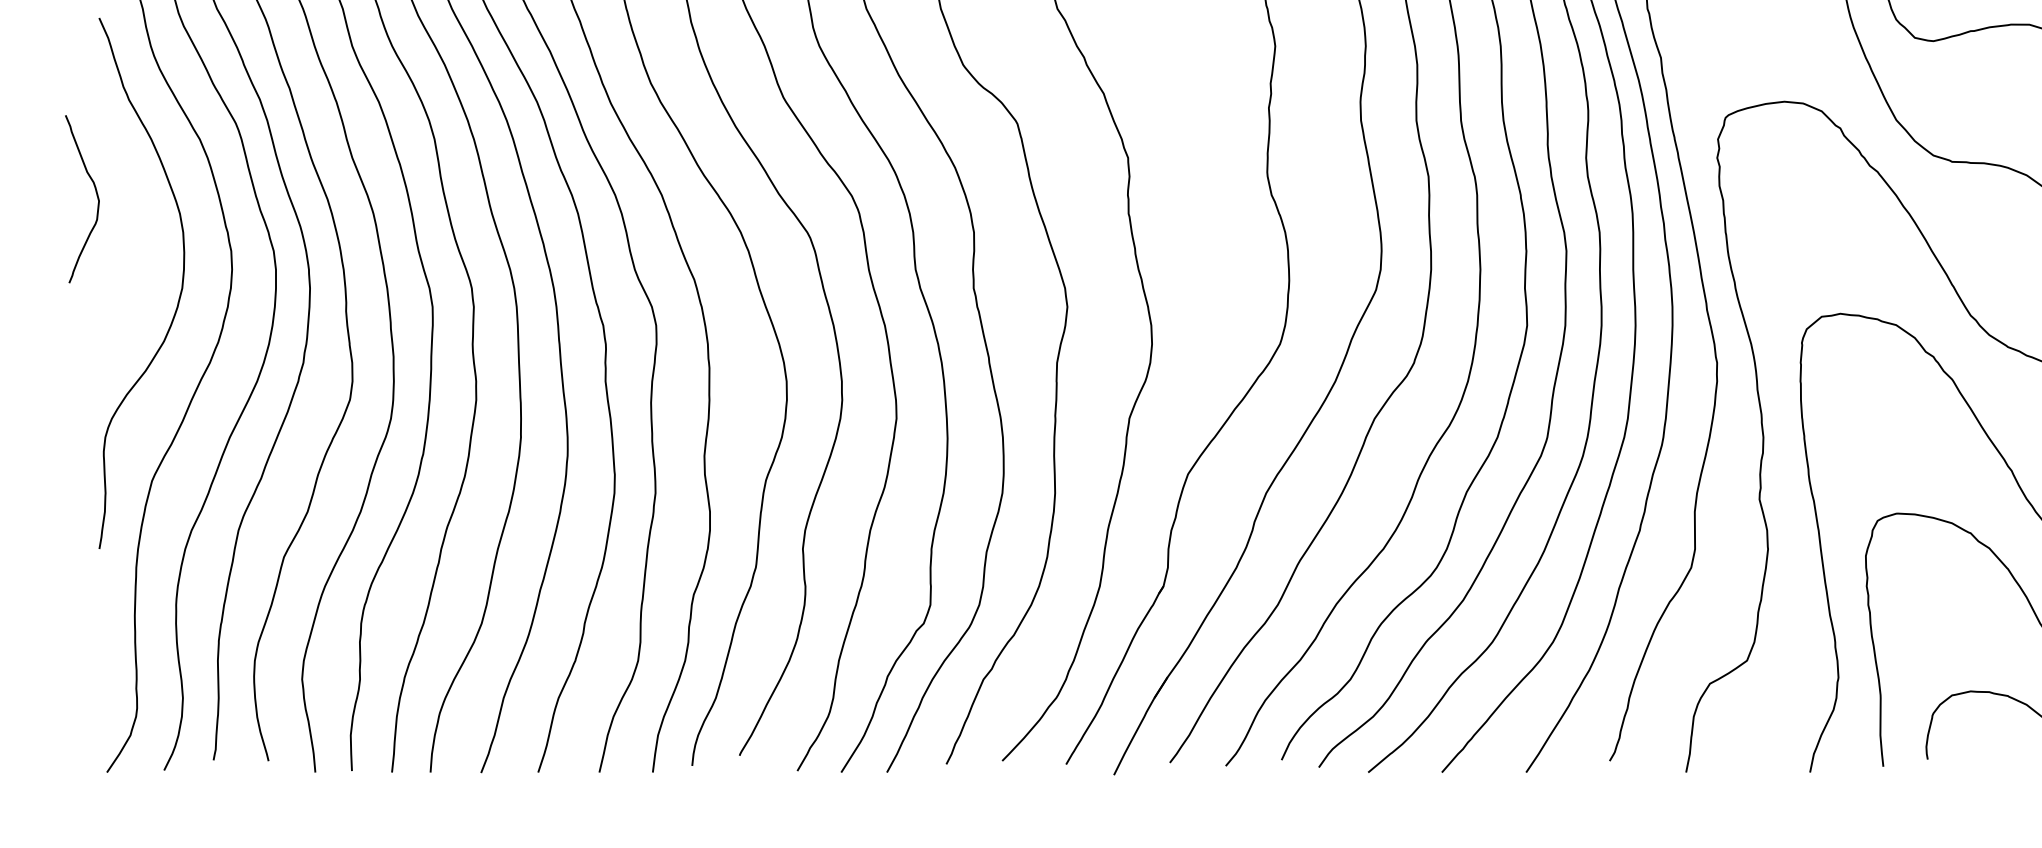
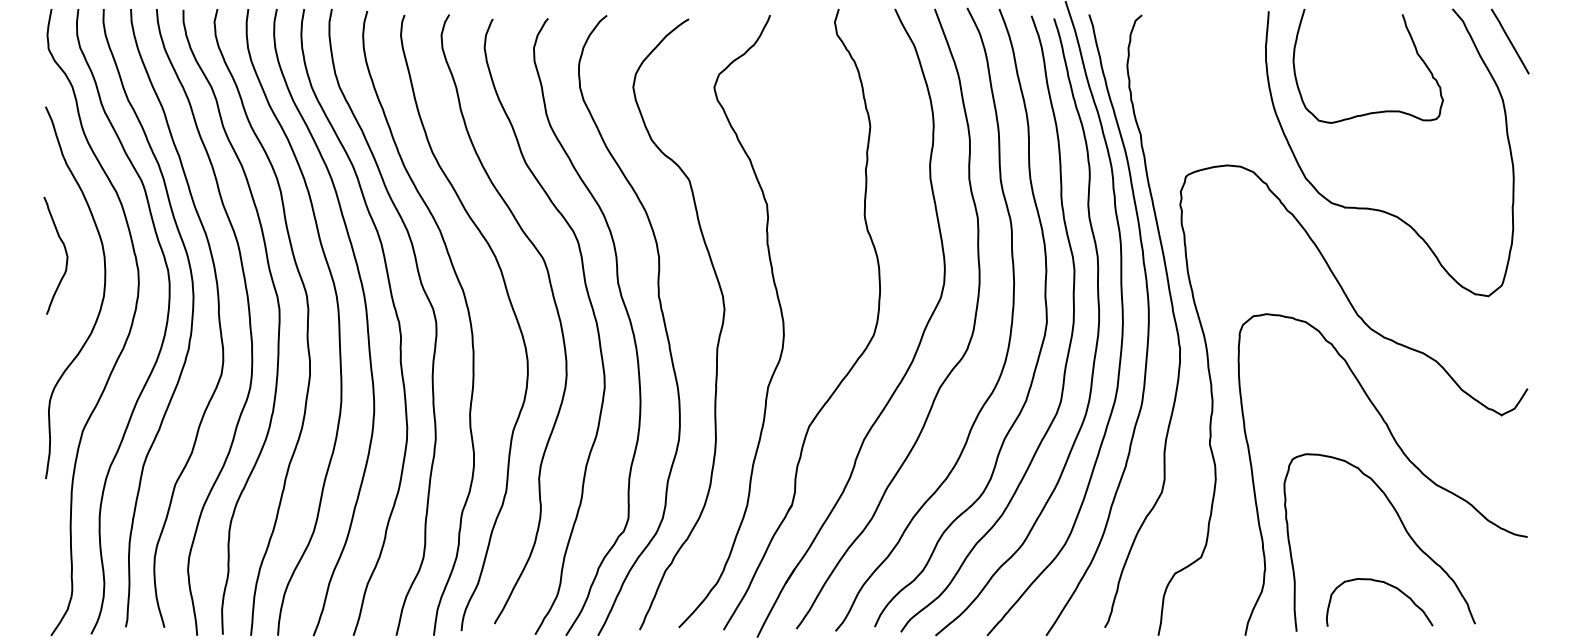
curve: (96, 195) -> (65, 253), moved

